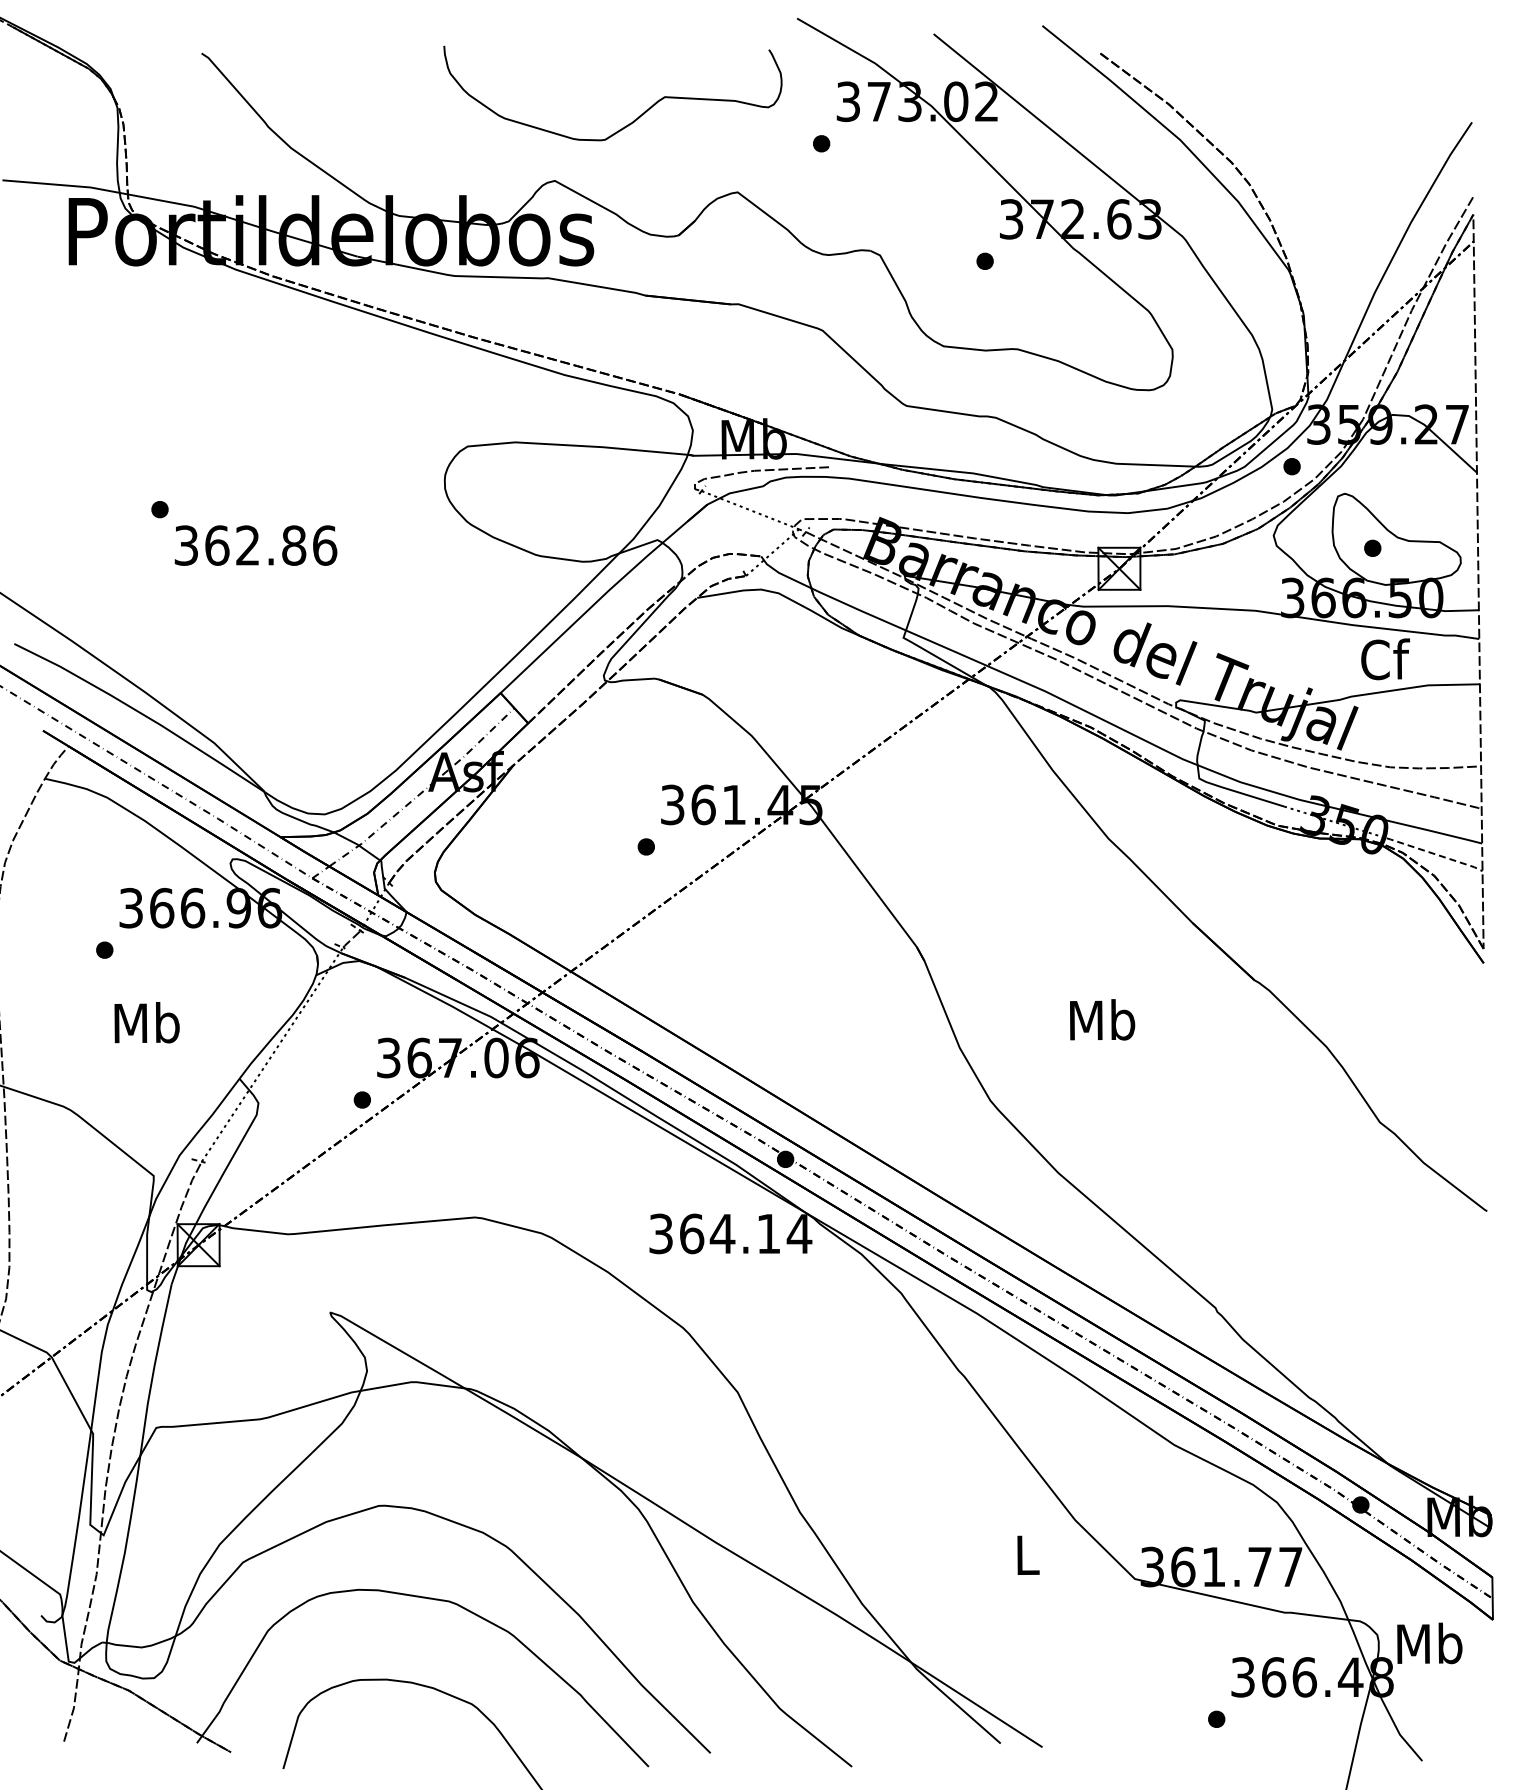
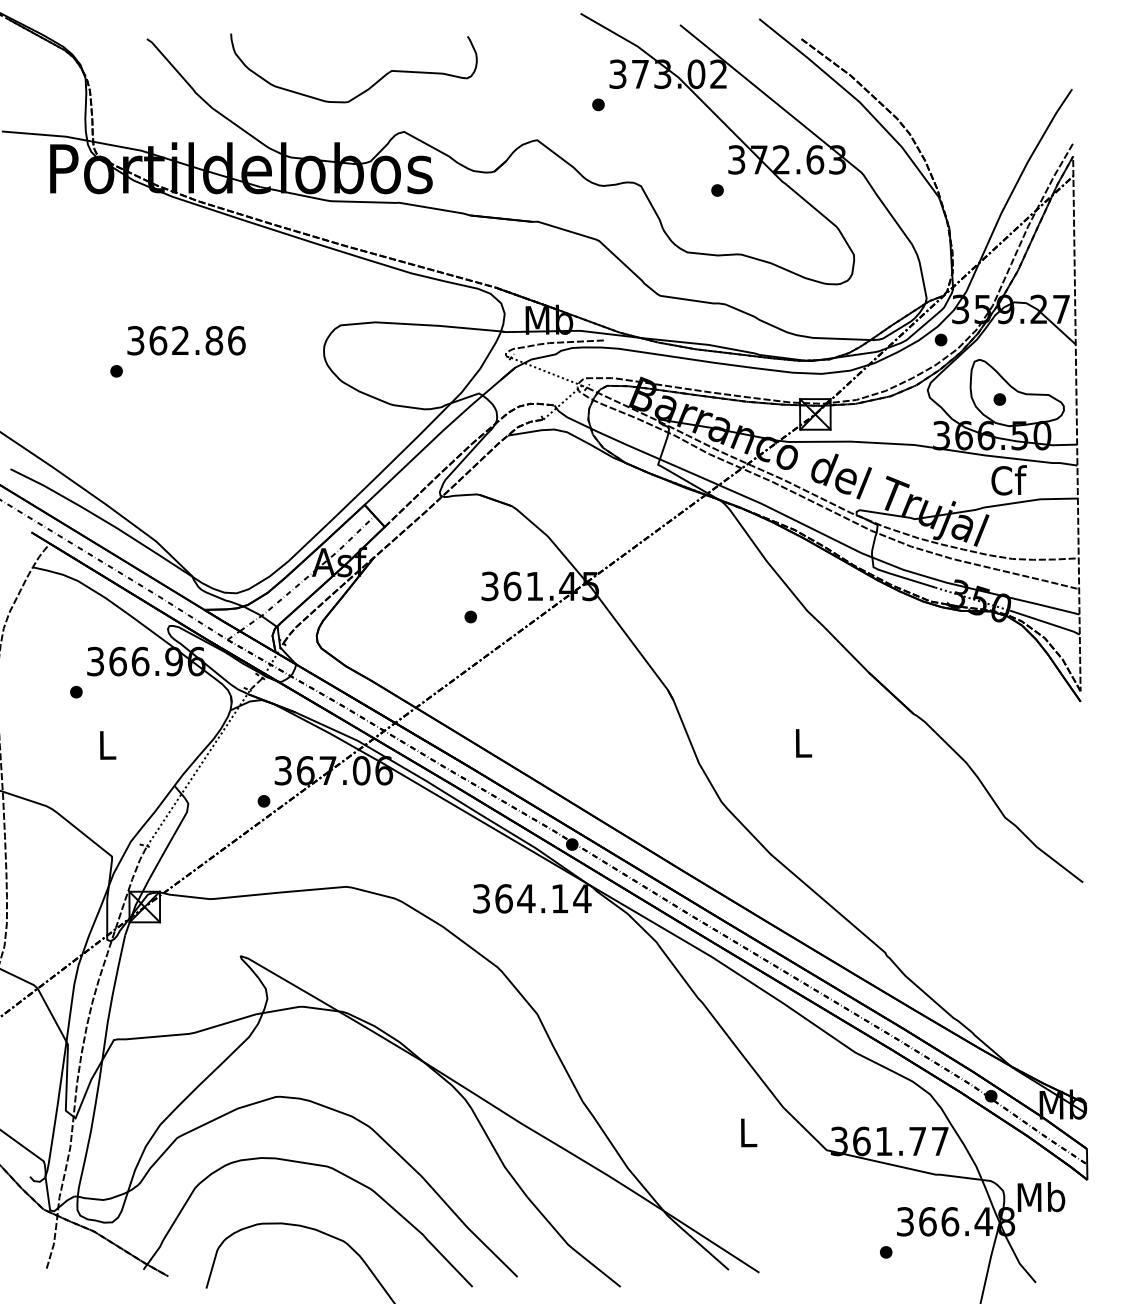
curve: (634, 119) -> (369, 87), moved
text: (255, 545) -> (186, 340), moved
line: (1434, 854) -> (1044, 622), dashed -> solid
text: (1102, 1019) -> (803, 742), Mb -> L
text: (146, 1022) -> (106, 744), Mb -> L

